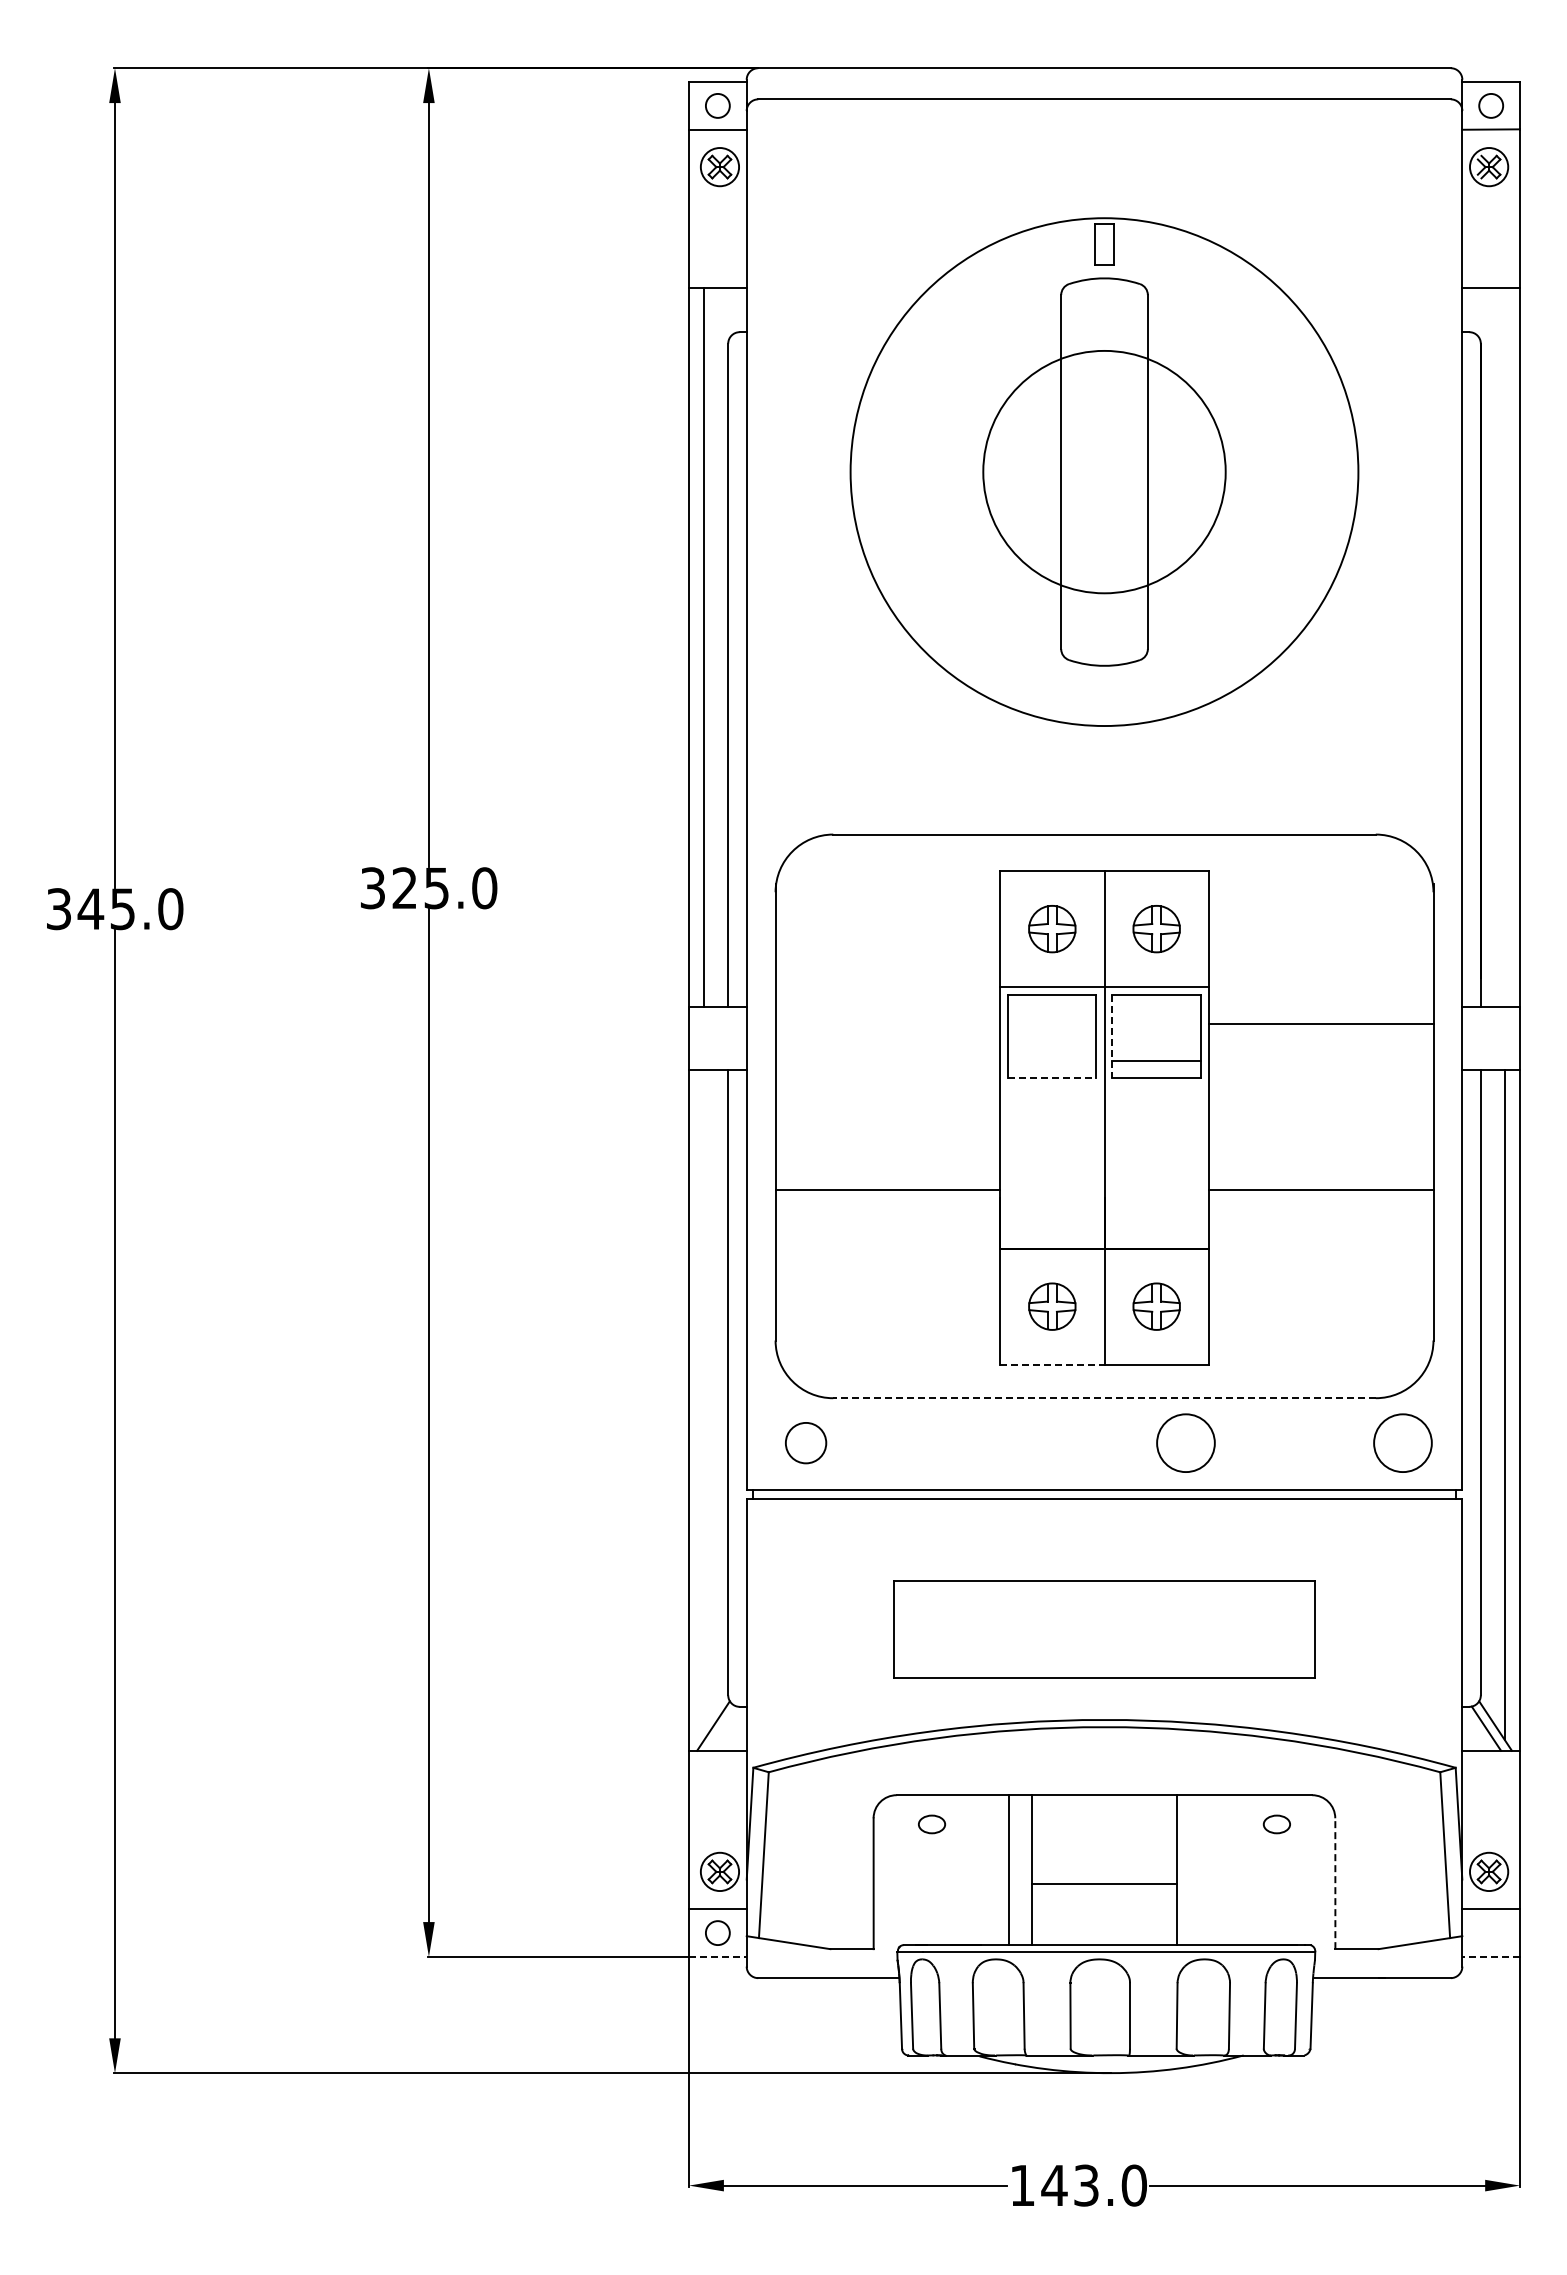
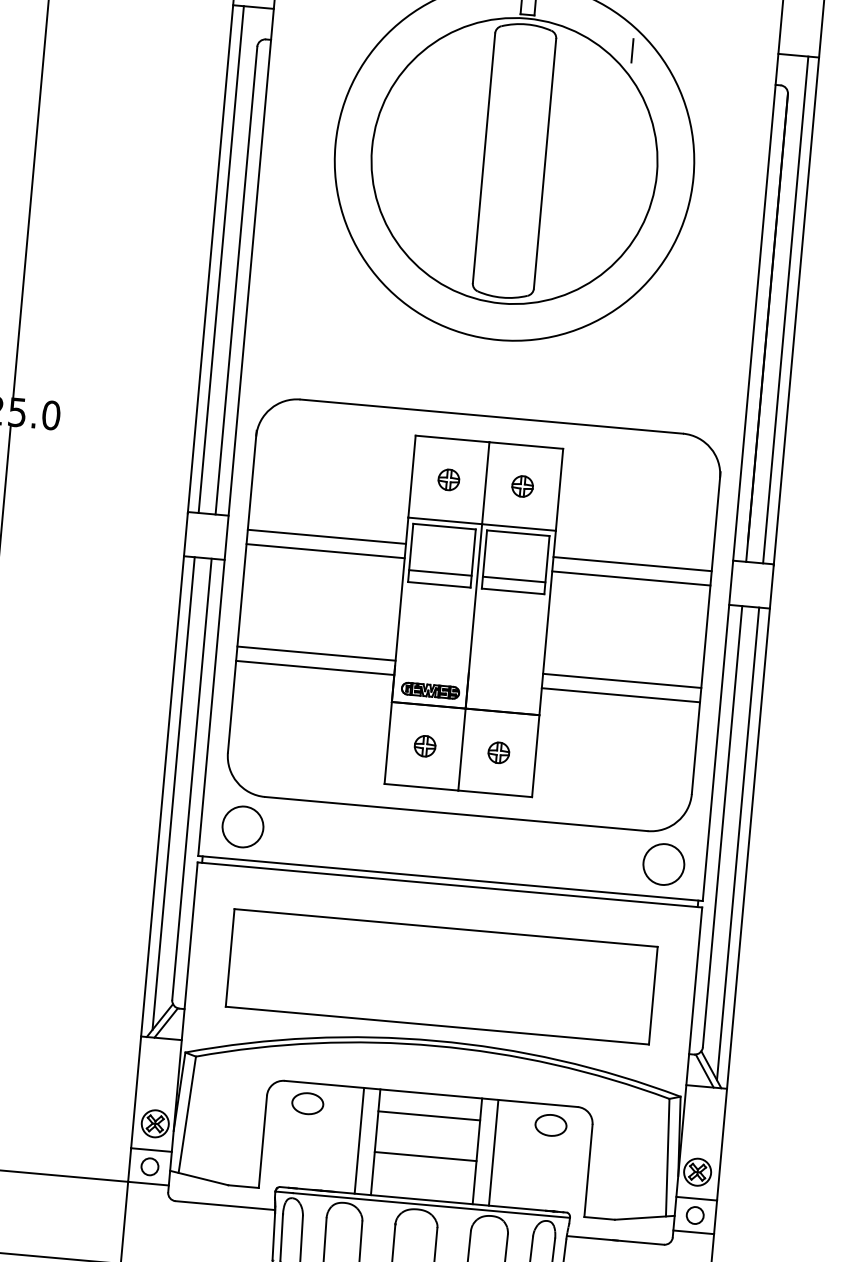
line: (1256, 301) -> (632, 50), added
circle: (1104, 472) -> (514, 161), size x1.67
line: (1504, 647) -> (785, 309), added
part: (1051, 928) -> (448, 479), size x0.62
part: (1156, 928) -> (522, 486), size x0.62
line: (887, 1024) -> (326, 536), added
line: (1112, 1037) -> (484, 560), dashed -> solid
line: (887, 1044) -> (325, 550), added
line: (1321, 1044) -> (631, 578), added
line: (1051, 1060) -> (440, 572), added
line: (1052, 1077) -> (439, 584), dashed -> solid
line: (887, 1210) -> (315, 668), added
line: (1321, 1210) -> (621, 695), added
part: (1052, 1227) -> (430, 690), added
part: (1051, 1306) -> (424, 746), size x0.62
part: (1156, 1306) -> (498, 752), size x0.62
line: (1052, 1364) -> (421, 786), dashed -> solid
line: (1104, 1398) -> (456, 814), dashed -> solid
line: (704, 1404) -> (173, 793), added
circle: (805, 1442) -> (242, 826), size x1.43
circle: (1185, 1442) -> (510, 850), removed
part: (1104, 1628) -> (441, 976), size x1.43
line: (722, 1728) -> (166, 1022), added
part: (931, 1824) -> (307, 1103), size x1.67
part: (1276, 1824) -> (550, 1125), size x1.67
line: (1104, 1826) -> (429, 1116), added
line: (1199, 1870) -> (493, 1153), added
line: (1335, 1883) -> (588, 1170), dashed -> solid
circle: (1491, 1932) -> (695, 1215), added
line: (717, 1956) -> (148, 1183), dashed -> solid
line: (1491, 1956) -> (693, 1232), dashed -> solid

